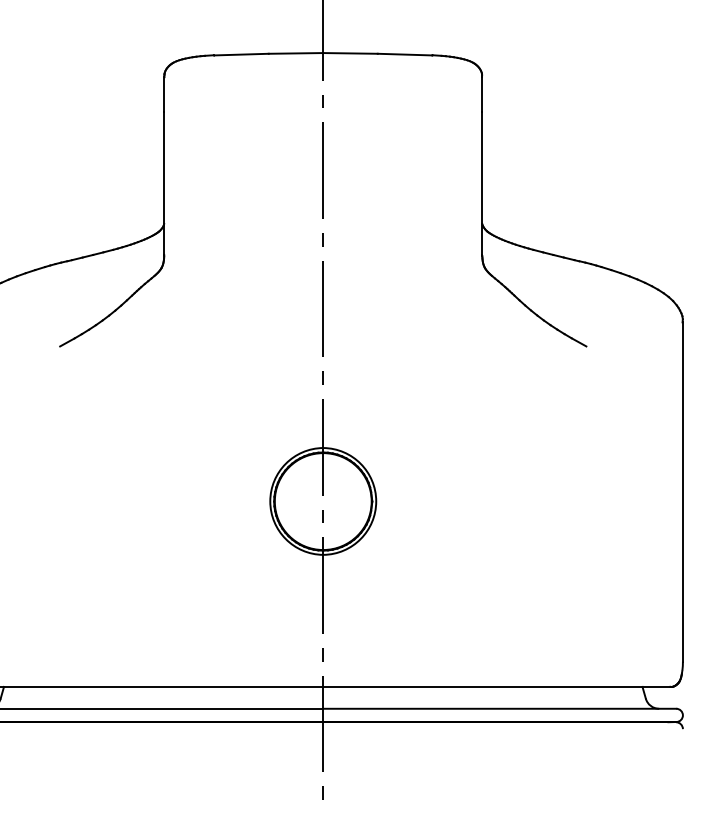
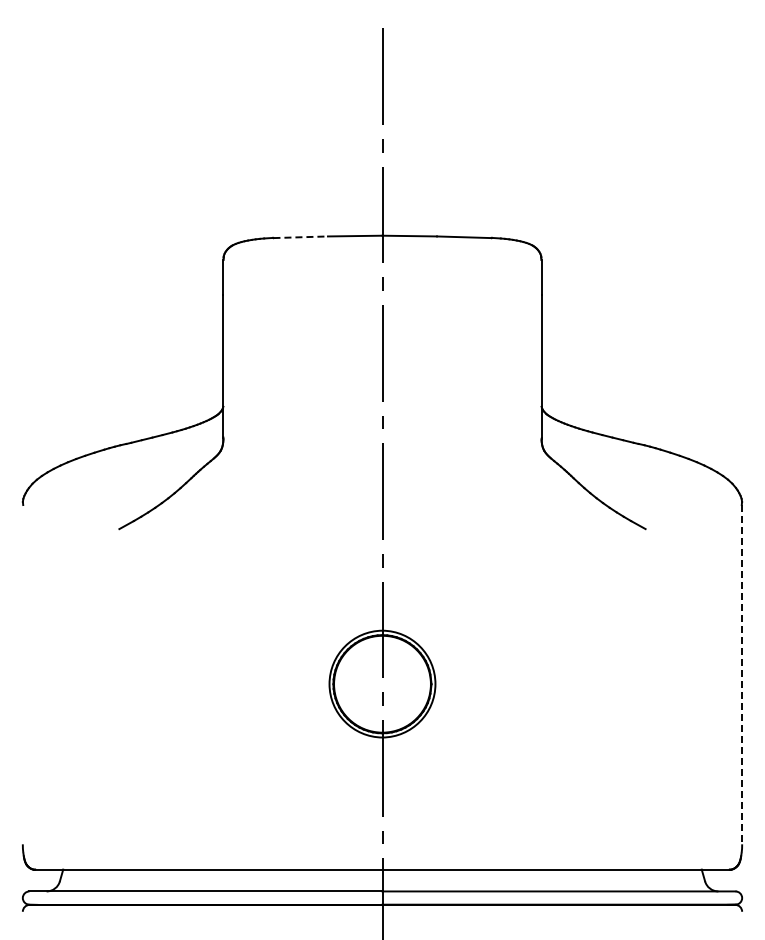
line: (242, 54) -> (301, 237), solid -> dashed
line: (683, 491) -> (742, 674), solid -> dashed

